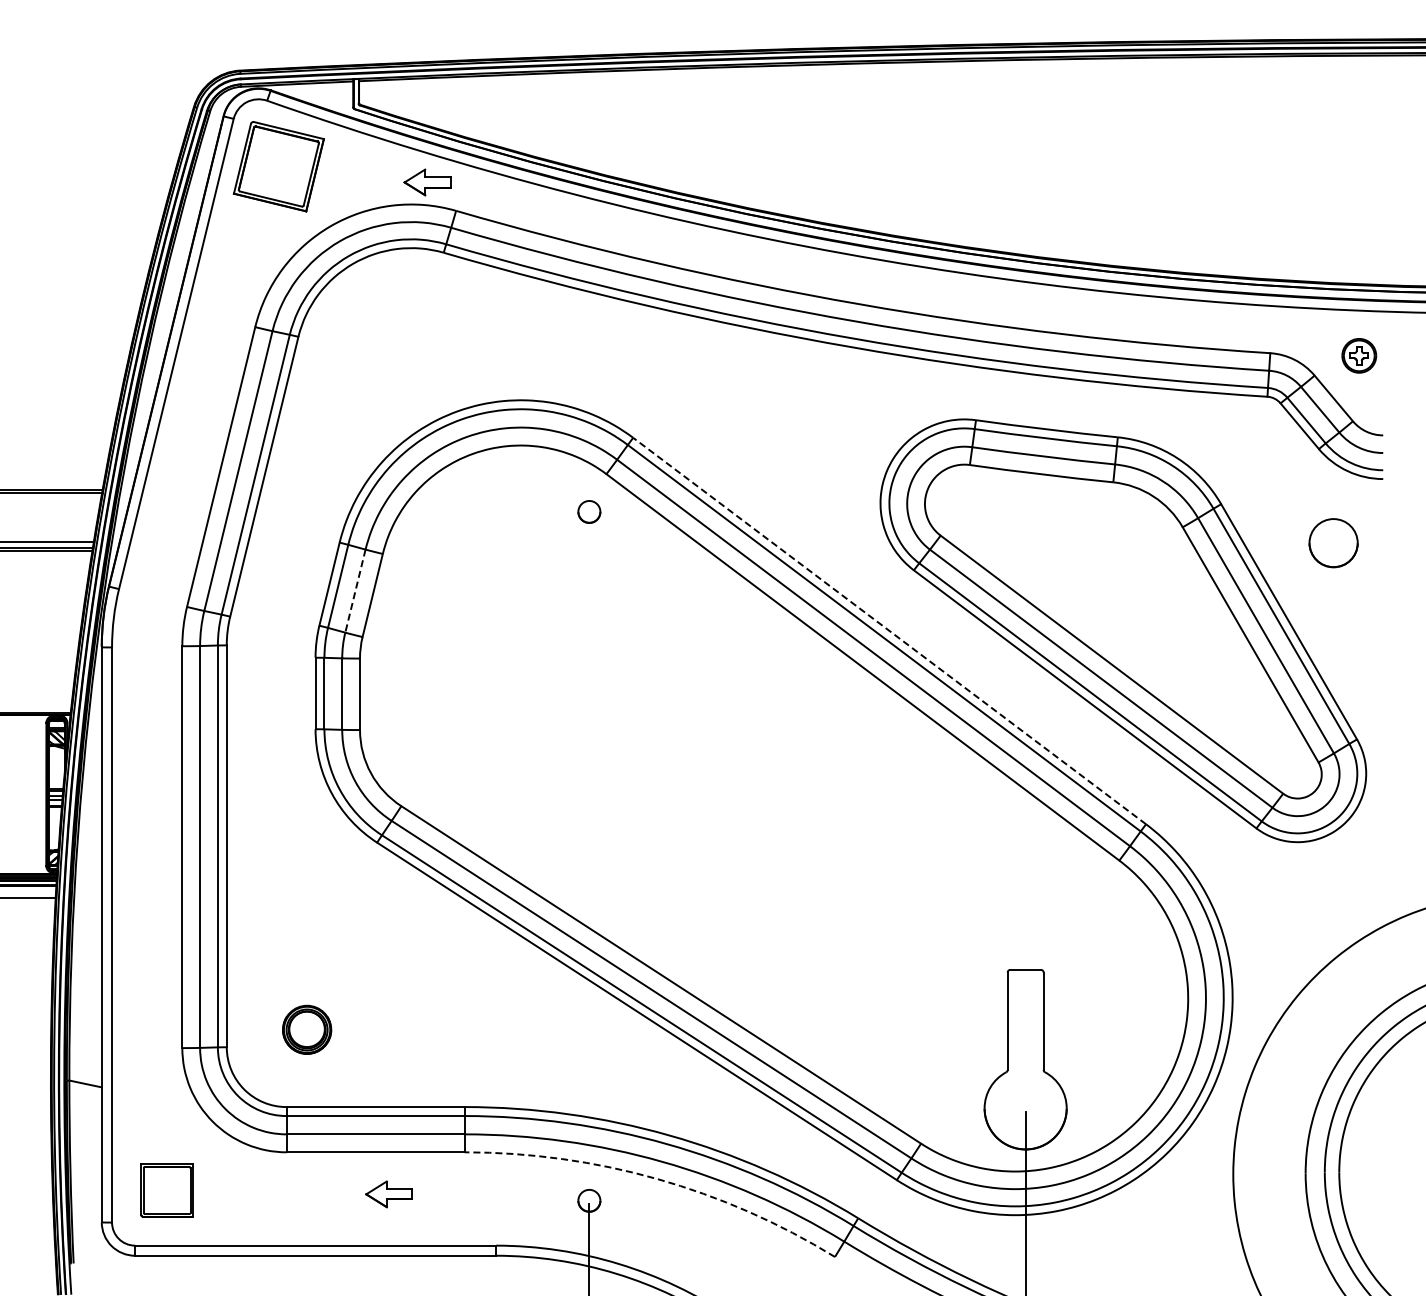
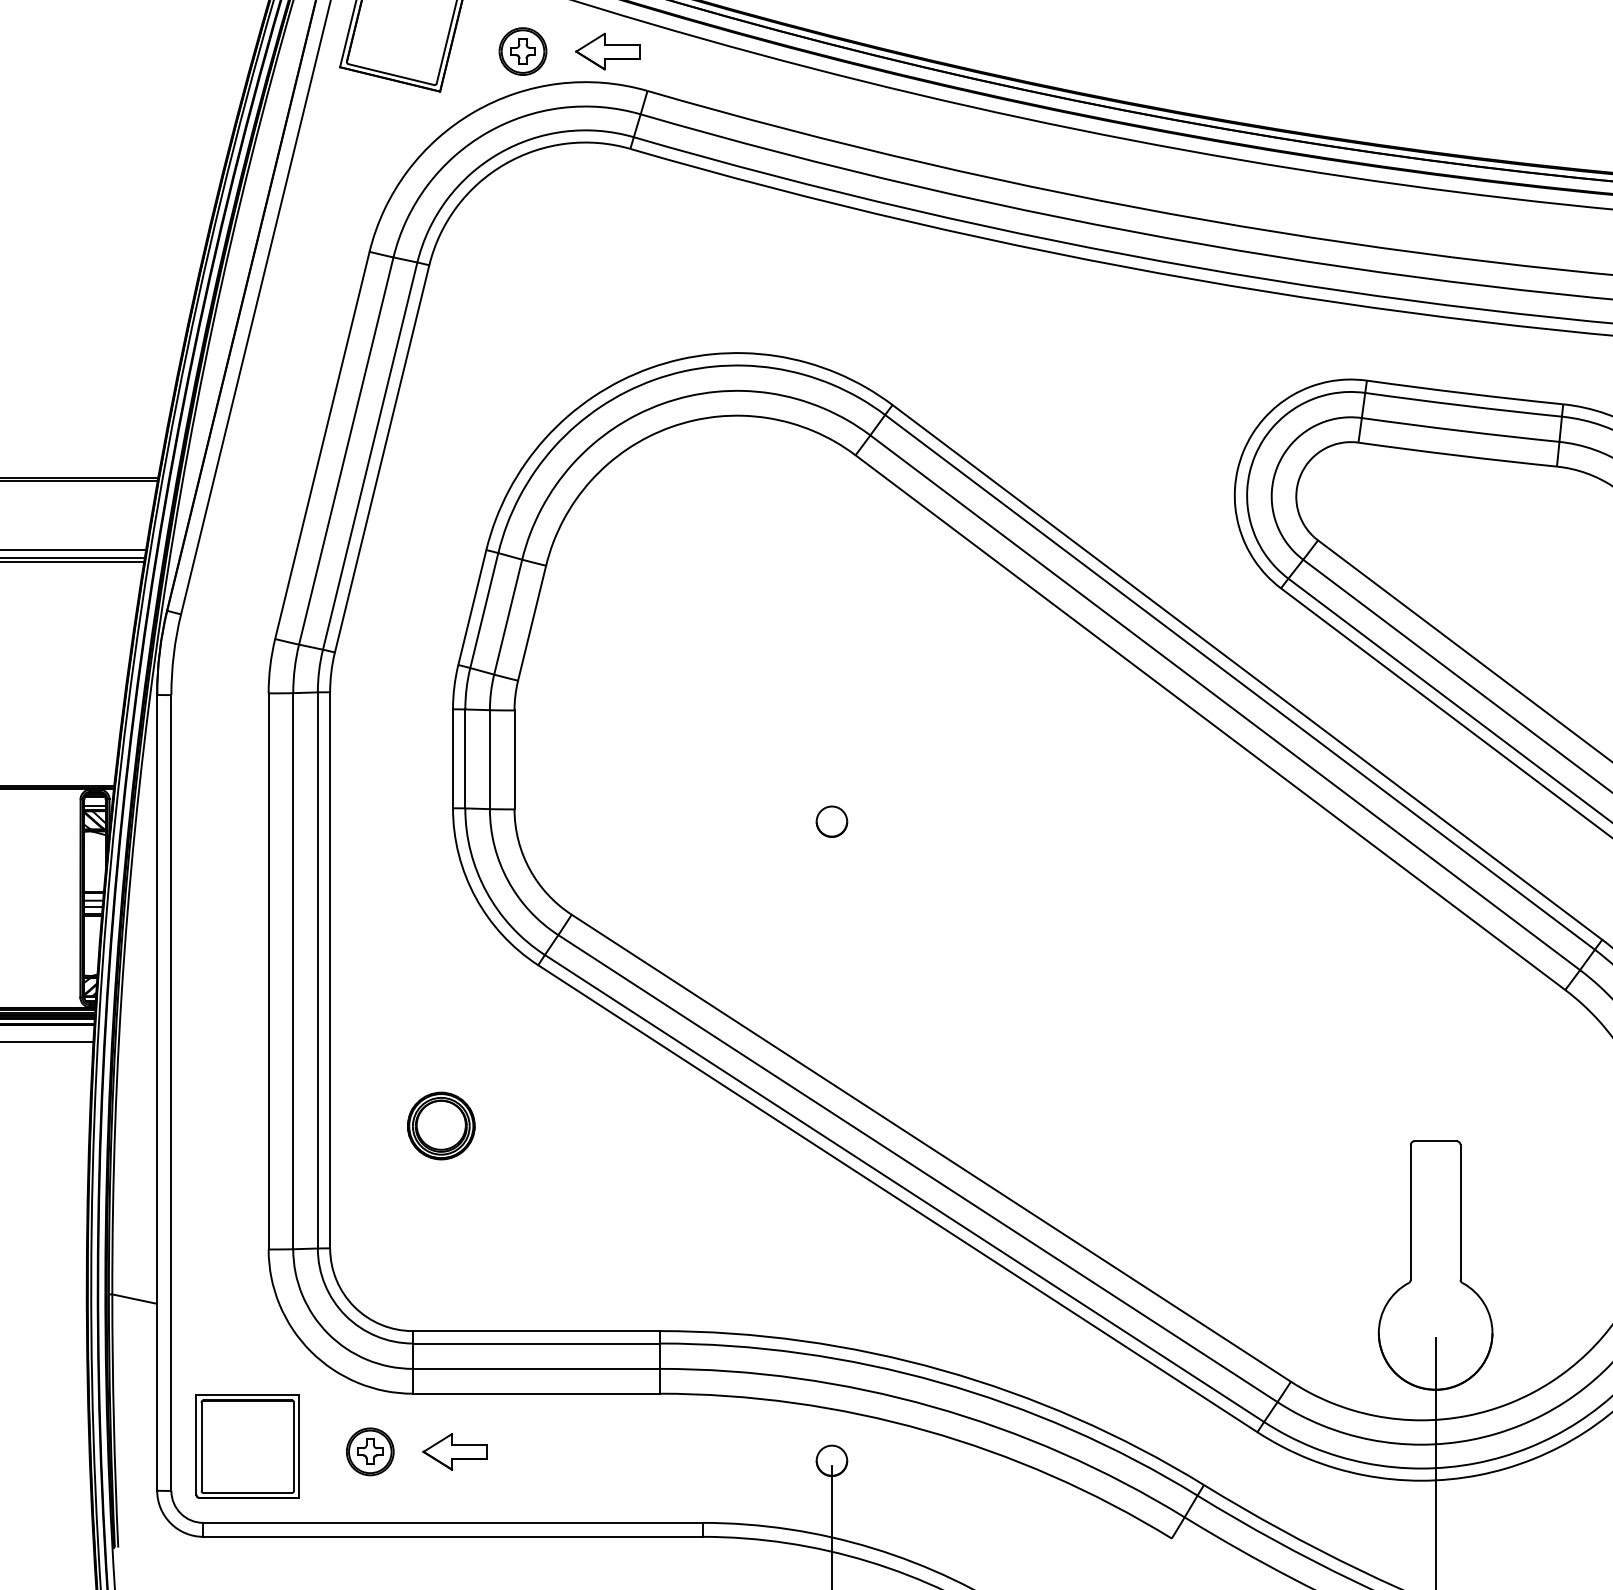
part: (365, 182) -> (522, 51), added
part: (589, 511) -> (832, 821), moved
line: (355, 591) -> (508, 617), dashed -> solid
line: (889, 630) -> (1247, 671), dashed -> solid
part: (307, 1029) -> (441, 1125), moved
arc: (657, 1178) -> (926, 1429), dashed -> solid
part: (166, 1190) -> (246, 1446), size x1.43
part: (255, 1194) -> (369, 1452), added
part: (388, 1194) -> (454, 1452), moved

